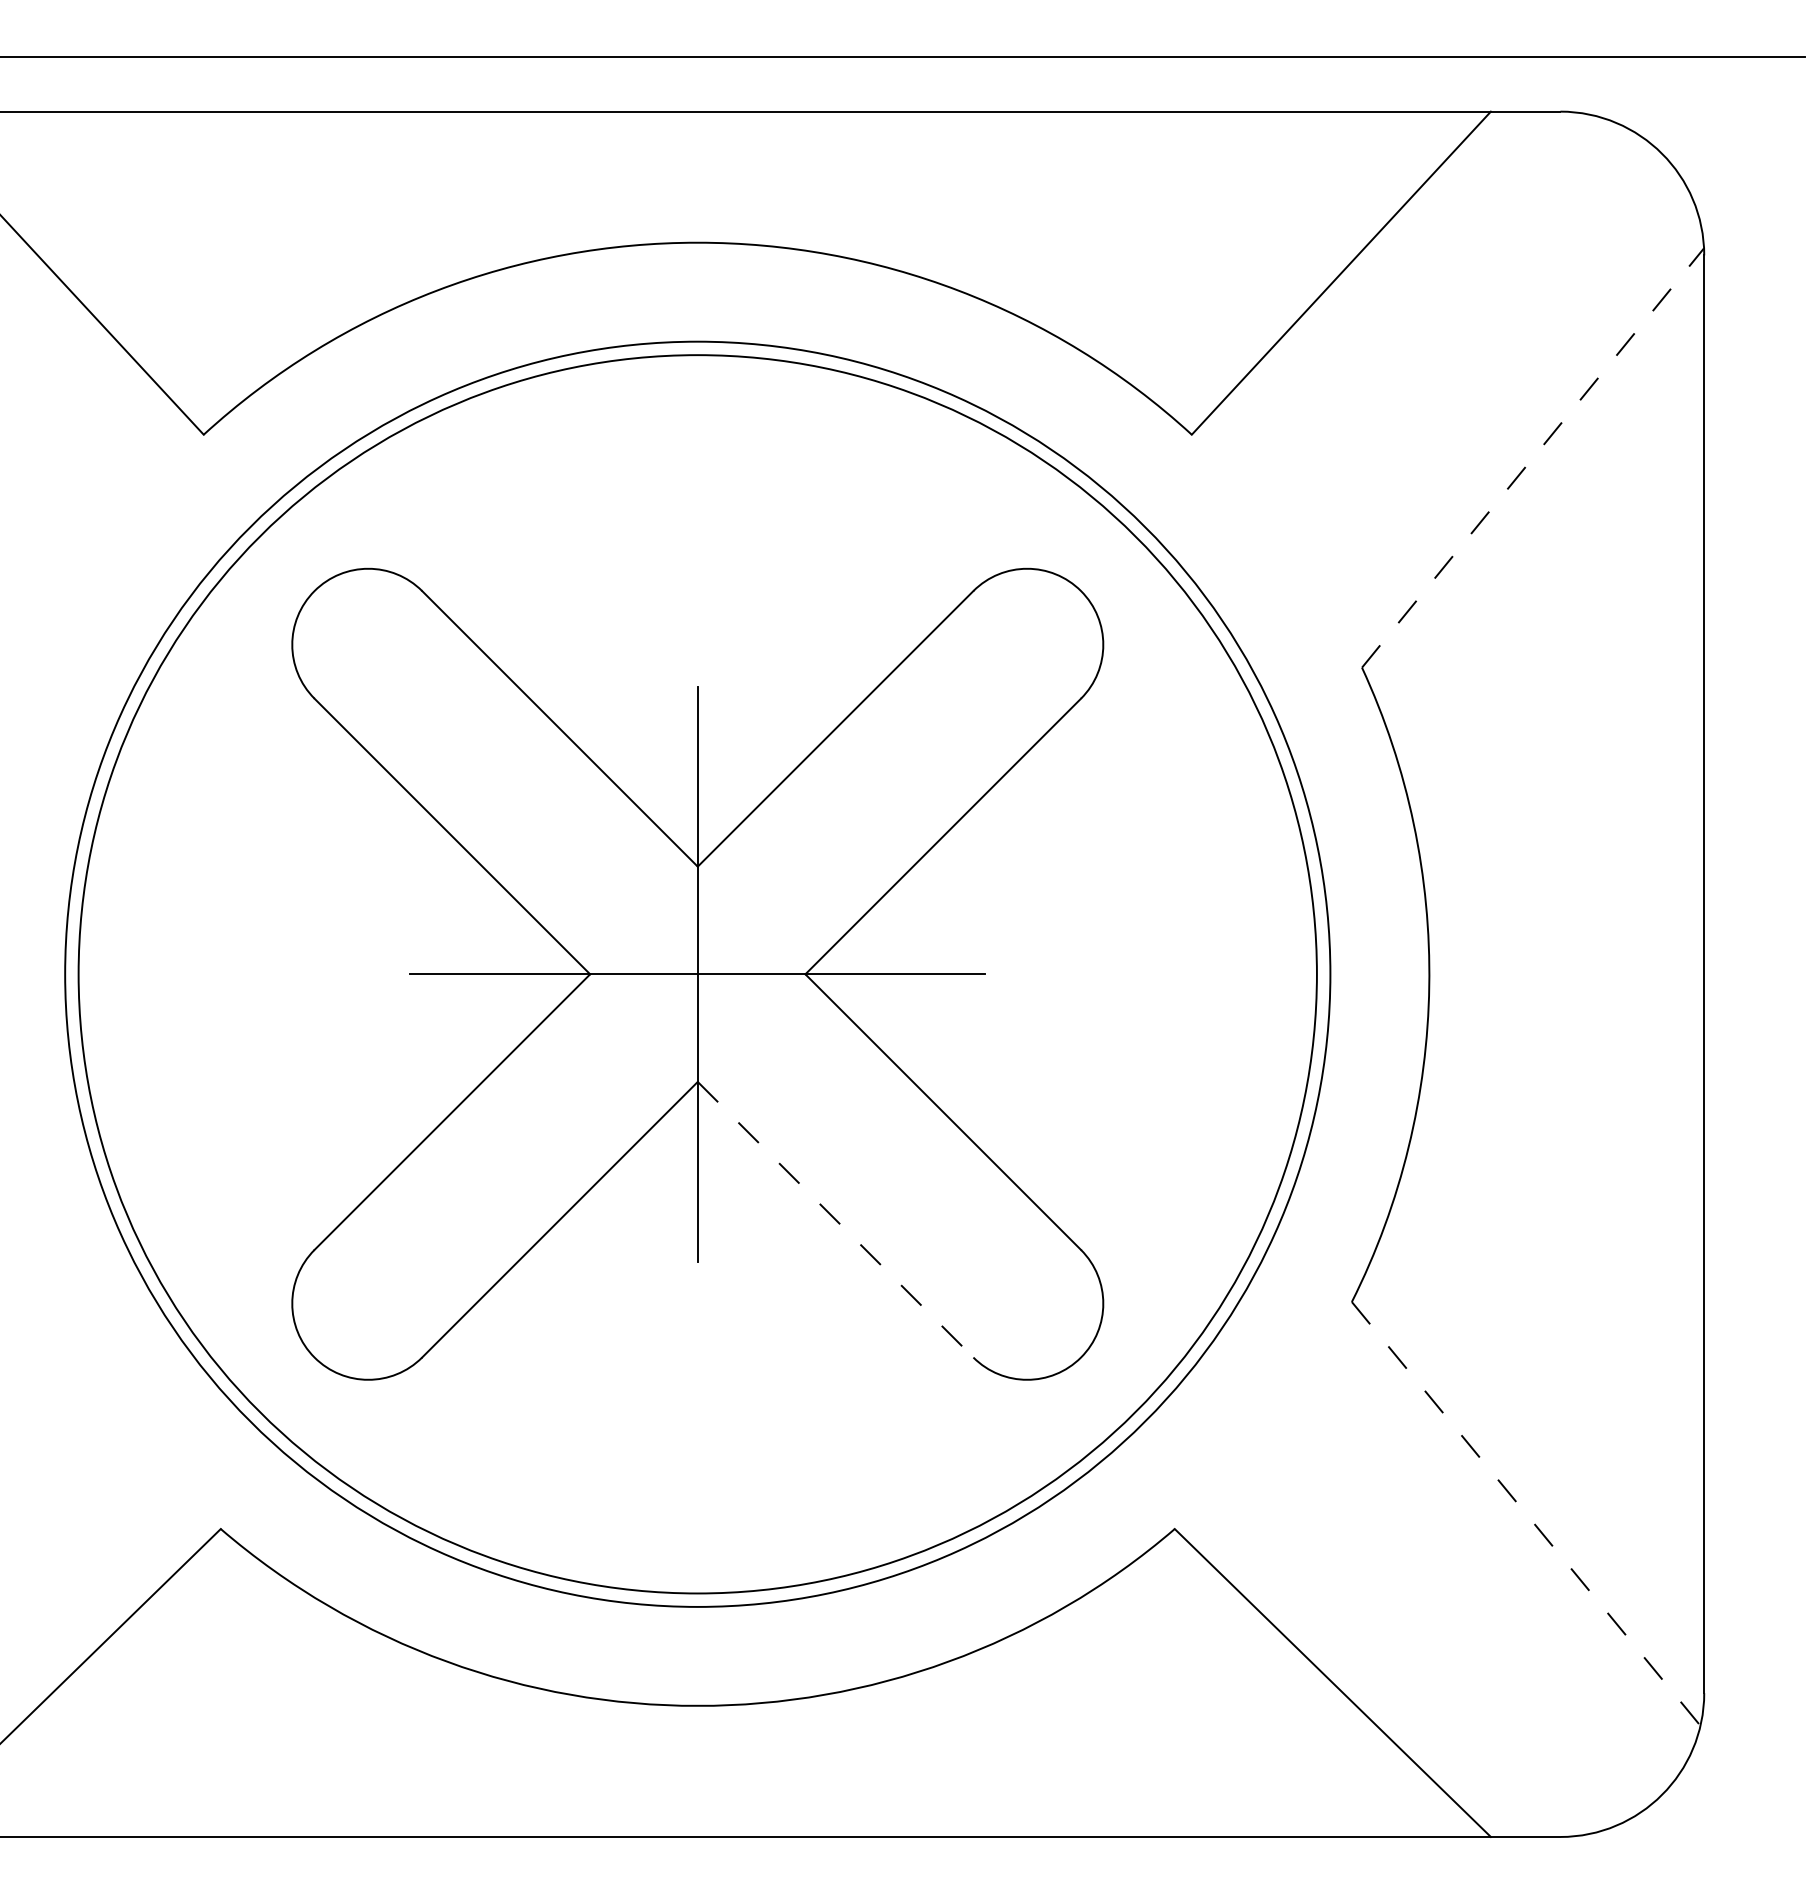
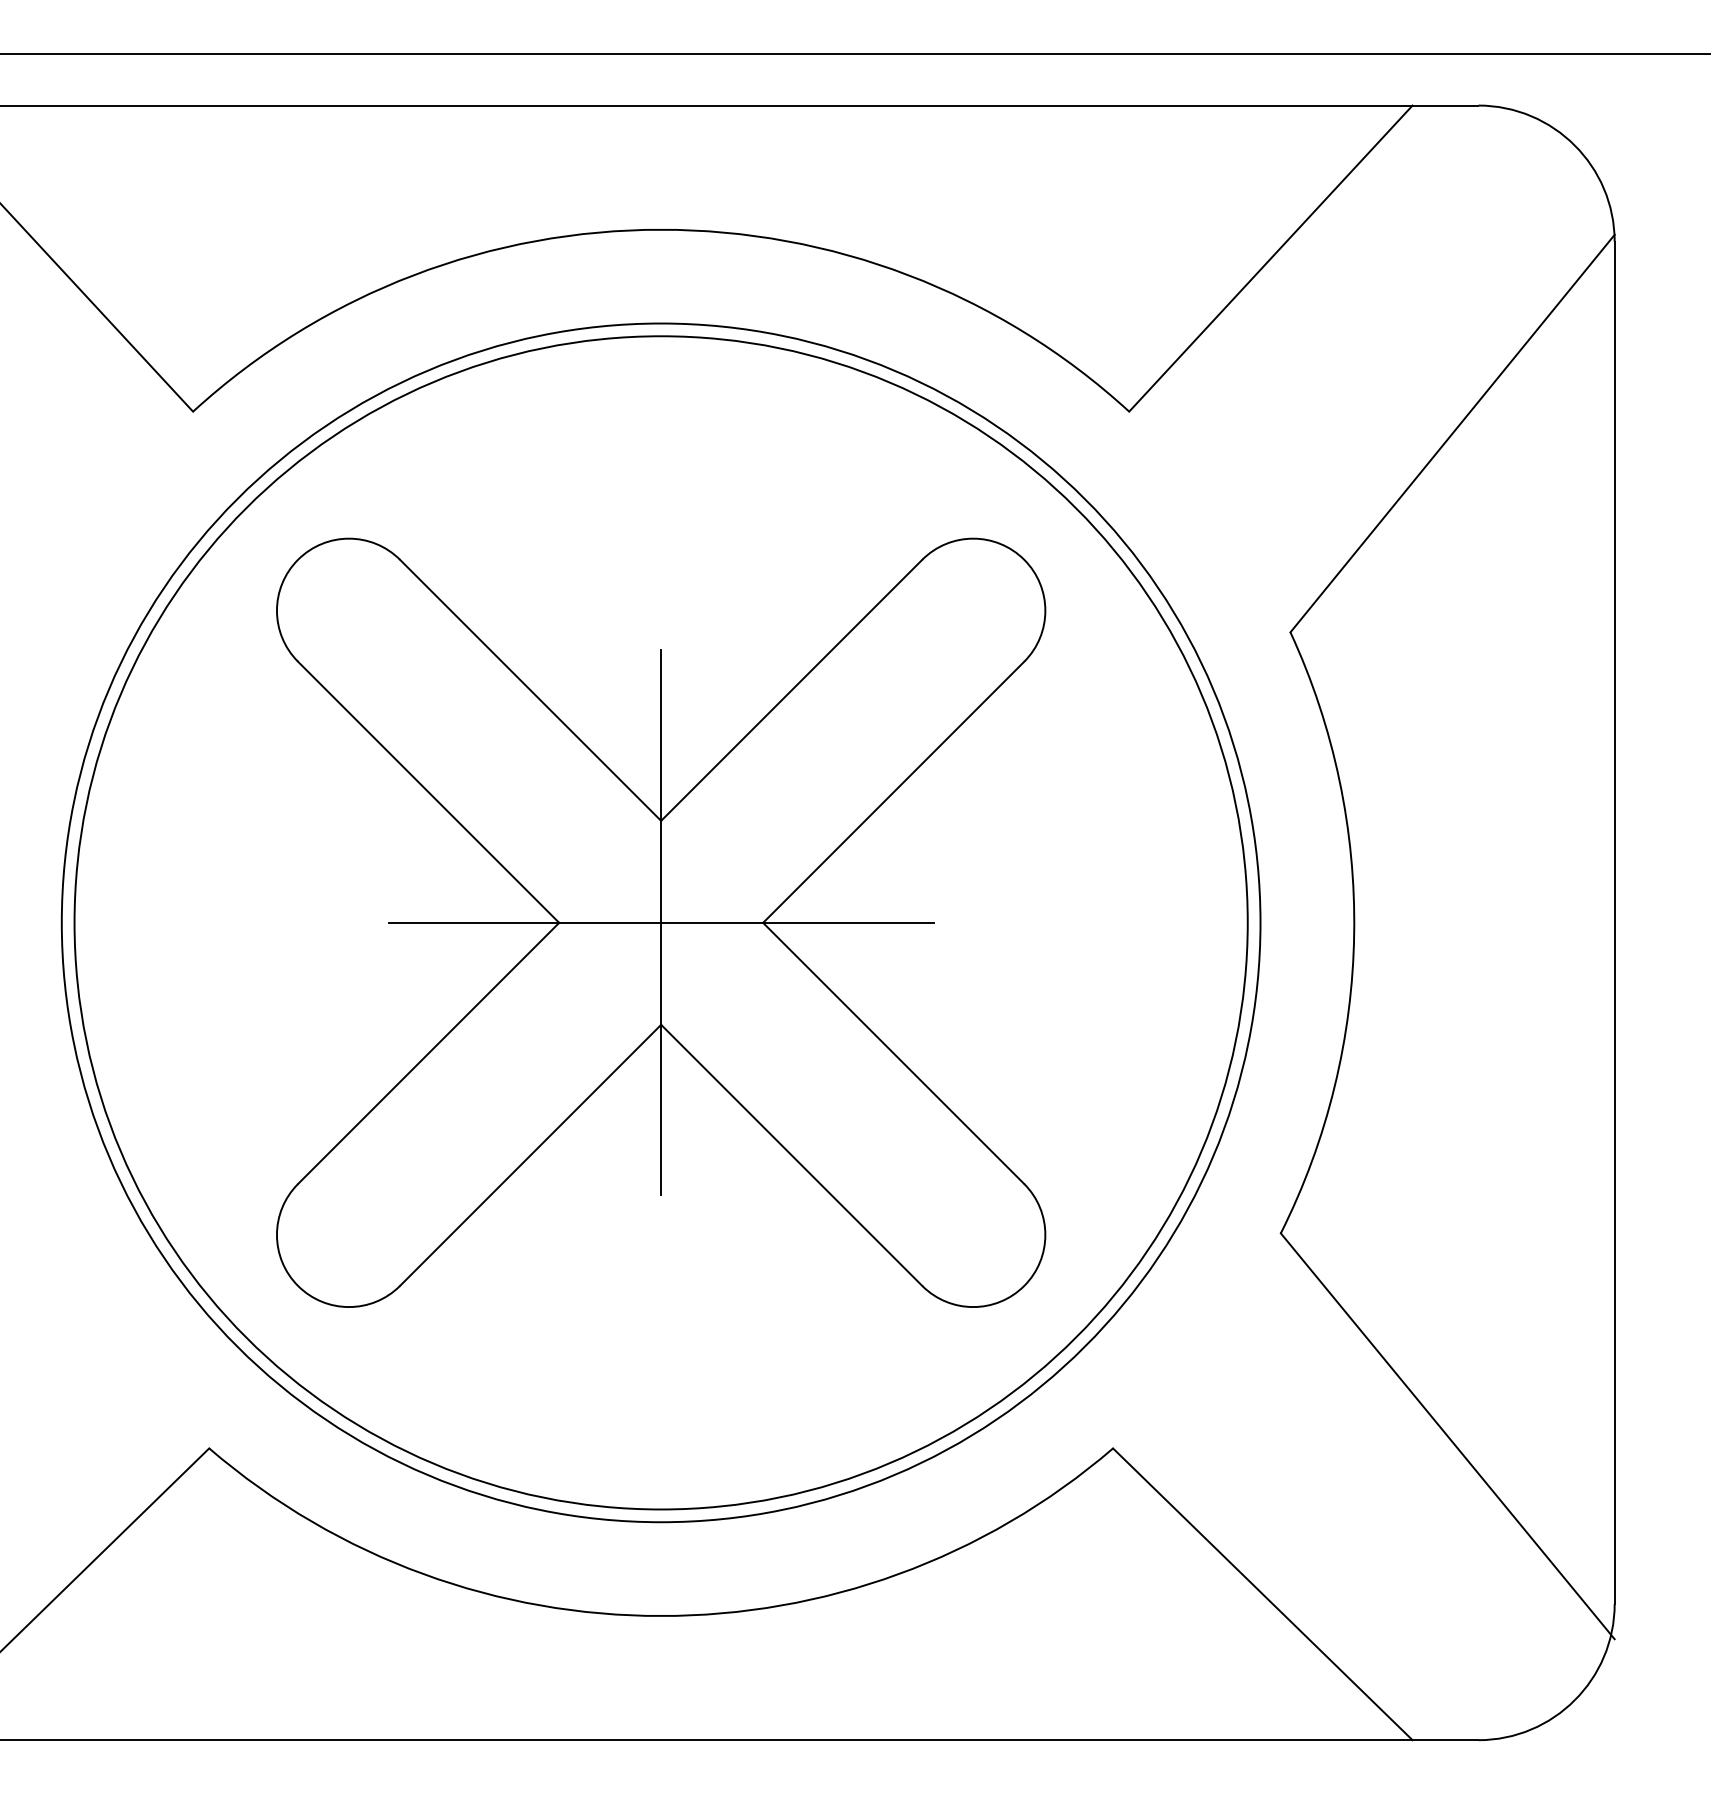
line: (1533, 457) -> (1452, 433), dashed -> solid
line: (835, 1219) -> (791, 1155), dashed -> solid
line: (1527, 1516) -> (1447, 1436), dashed -> solid

